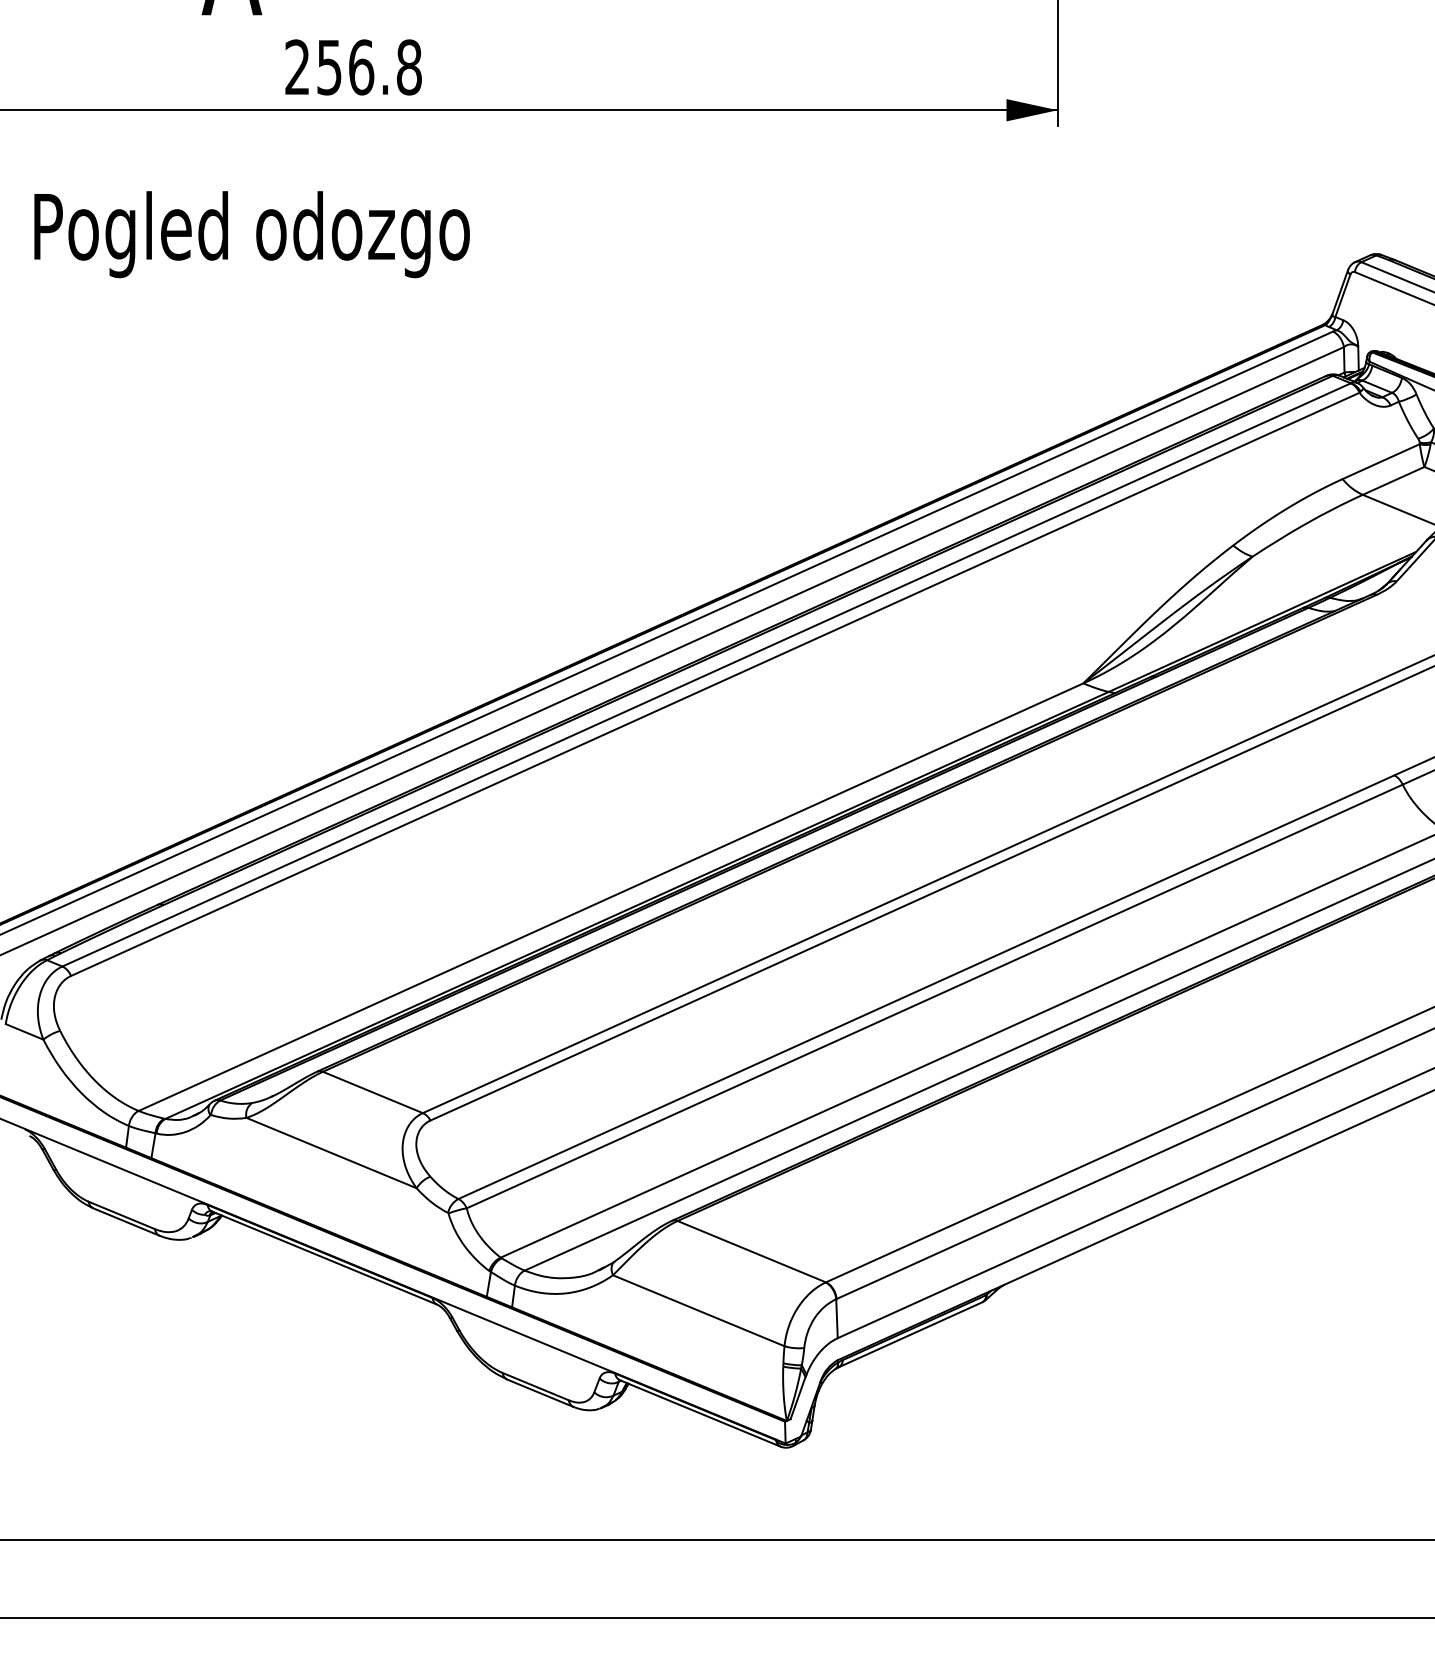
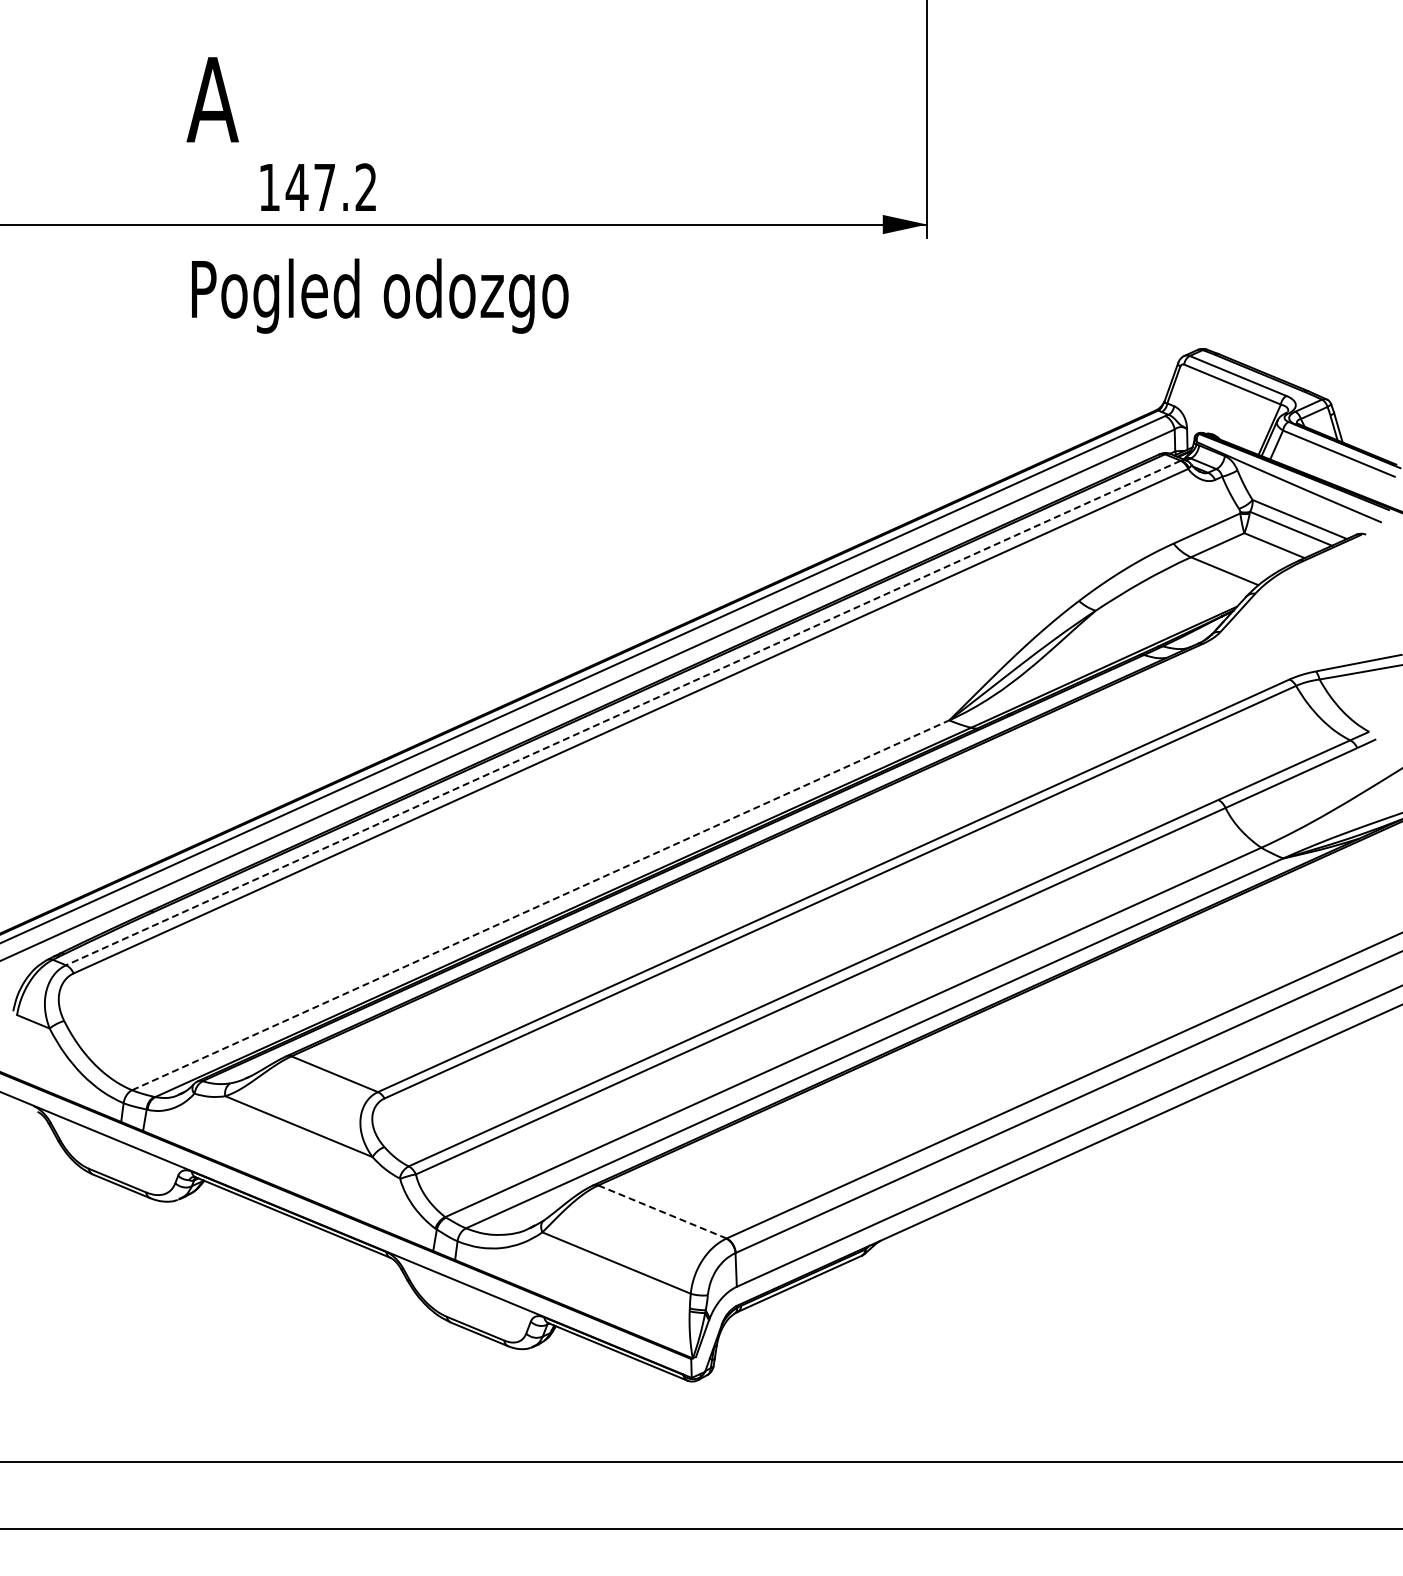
text: (354, 67) -> (318, 187), 256.8 -> 147.2
text: (252, 233) -> (380, 295), moved
line: (706, 675) -> (623, 713), solid -> dashed
line: (611, 897) -> (541, 905), solid -> dashed
line: (751, 1252) -> (662, 1212), solid -> dashed

